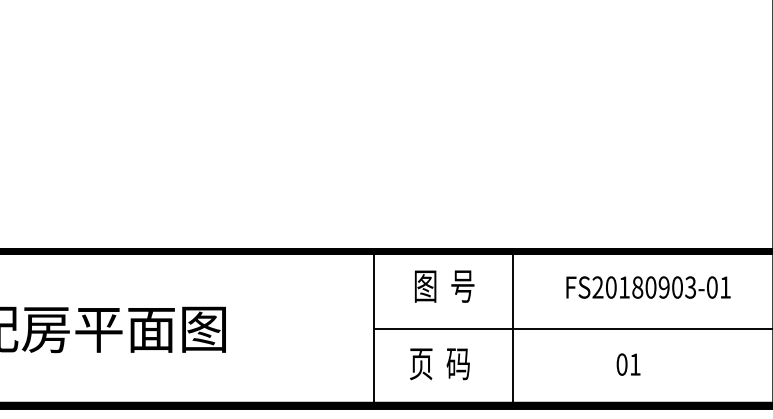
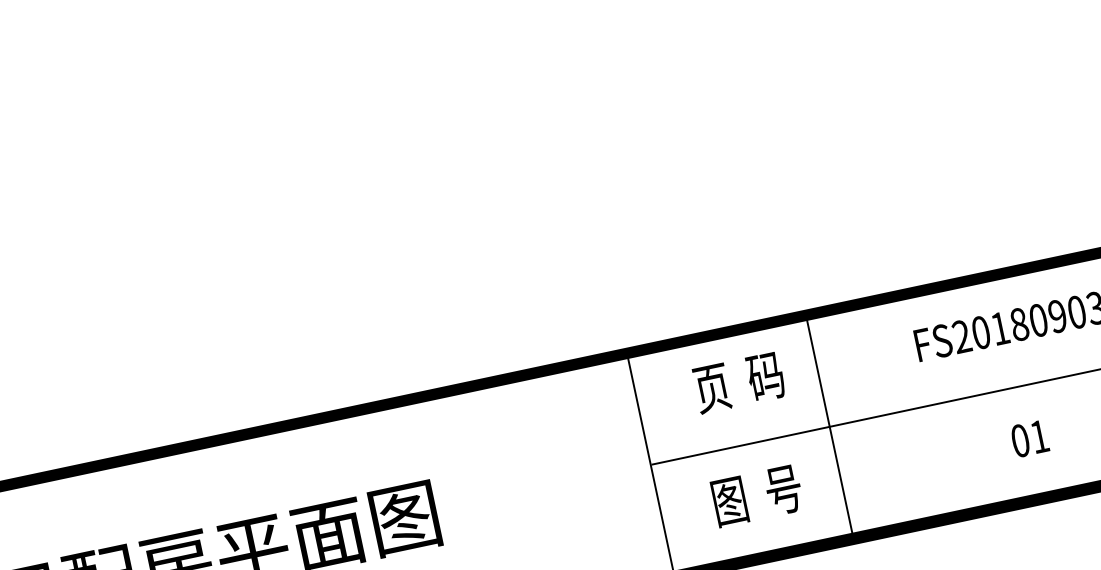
text: (444, 286) -> (739, 382), 图  号 -> 页  码
line: (512, 328) -> (829, 426), moved
text: (440, 364) -> (757, 496), 页  码 -> 图  号

